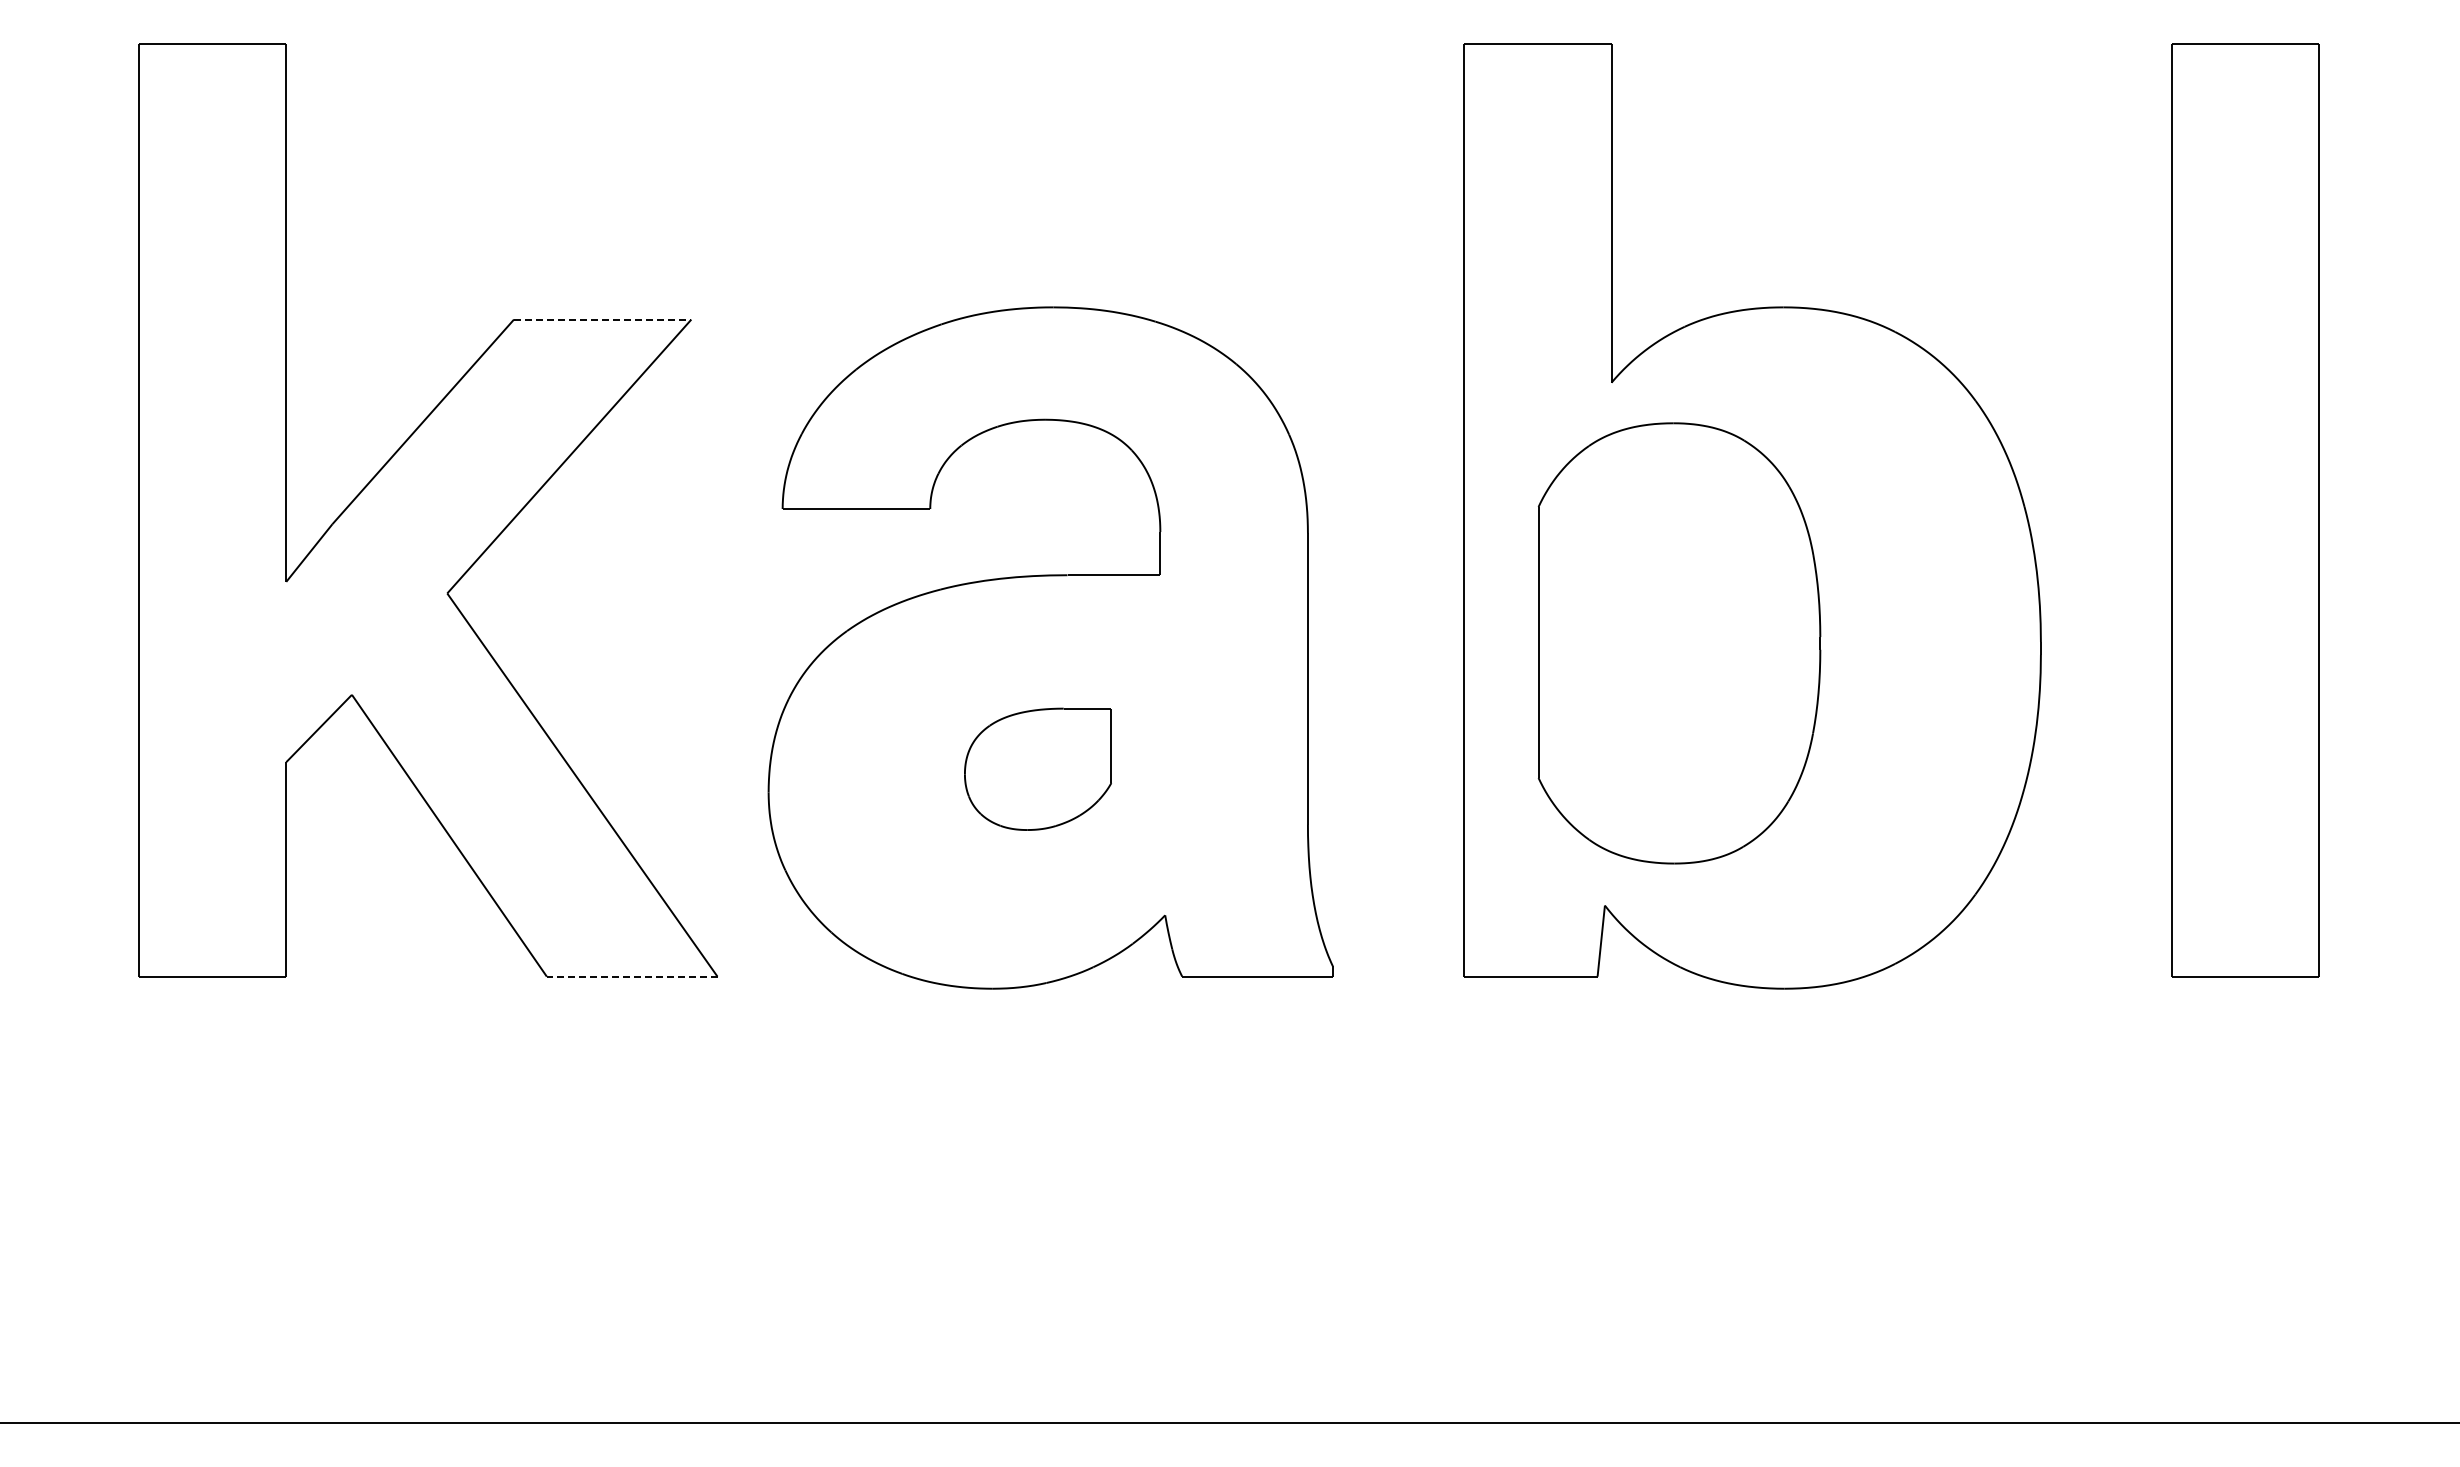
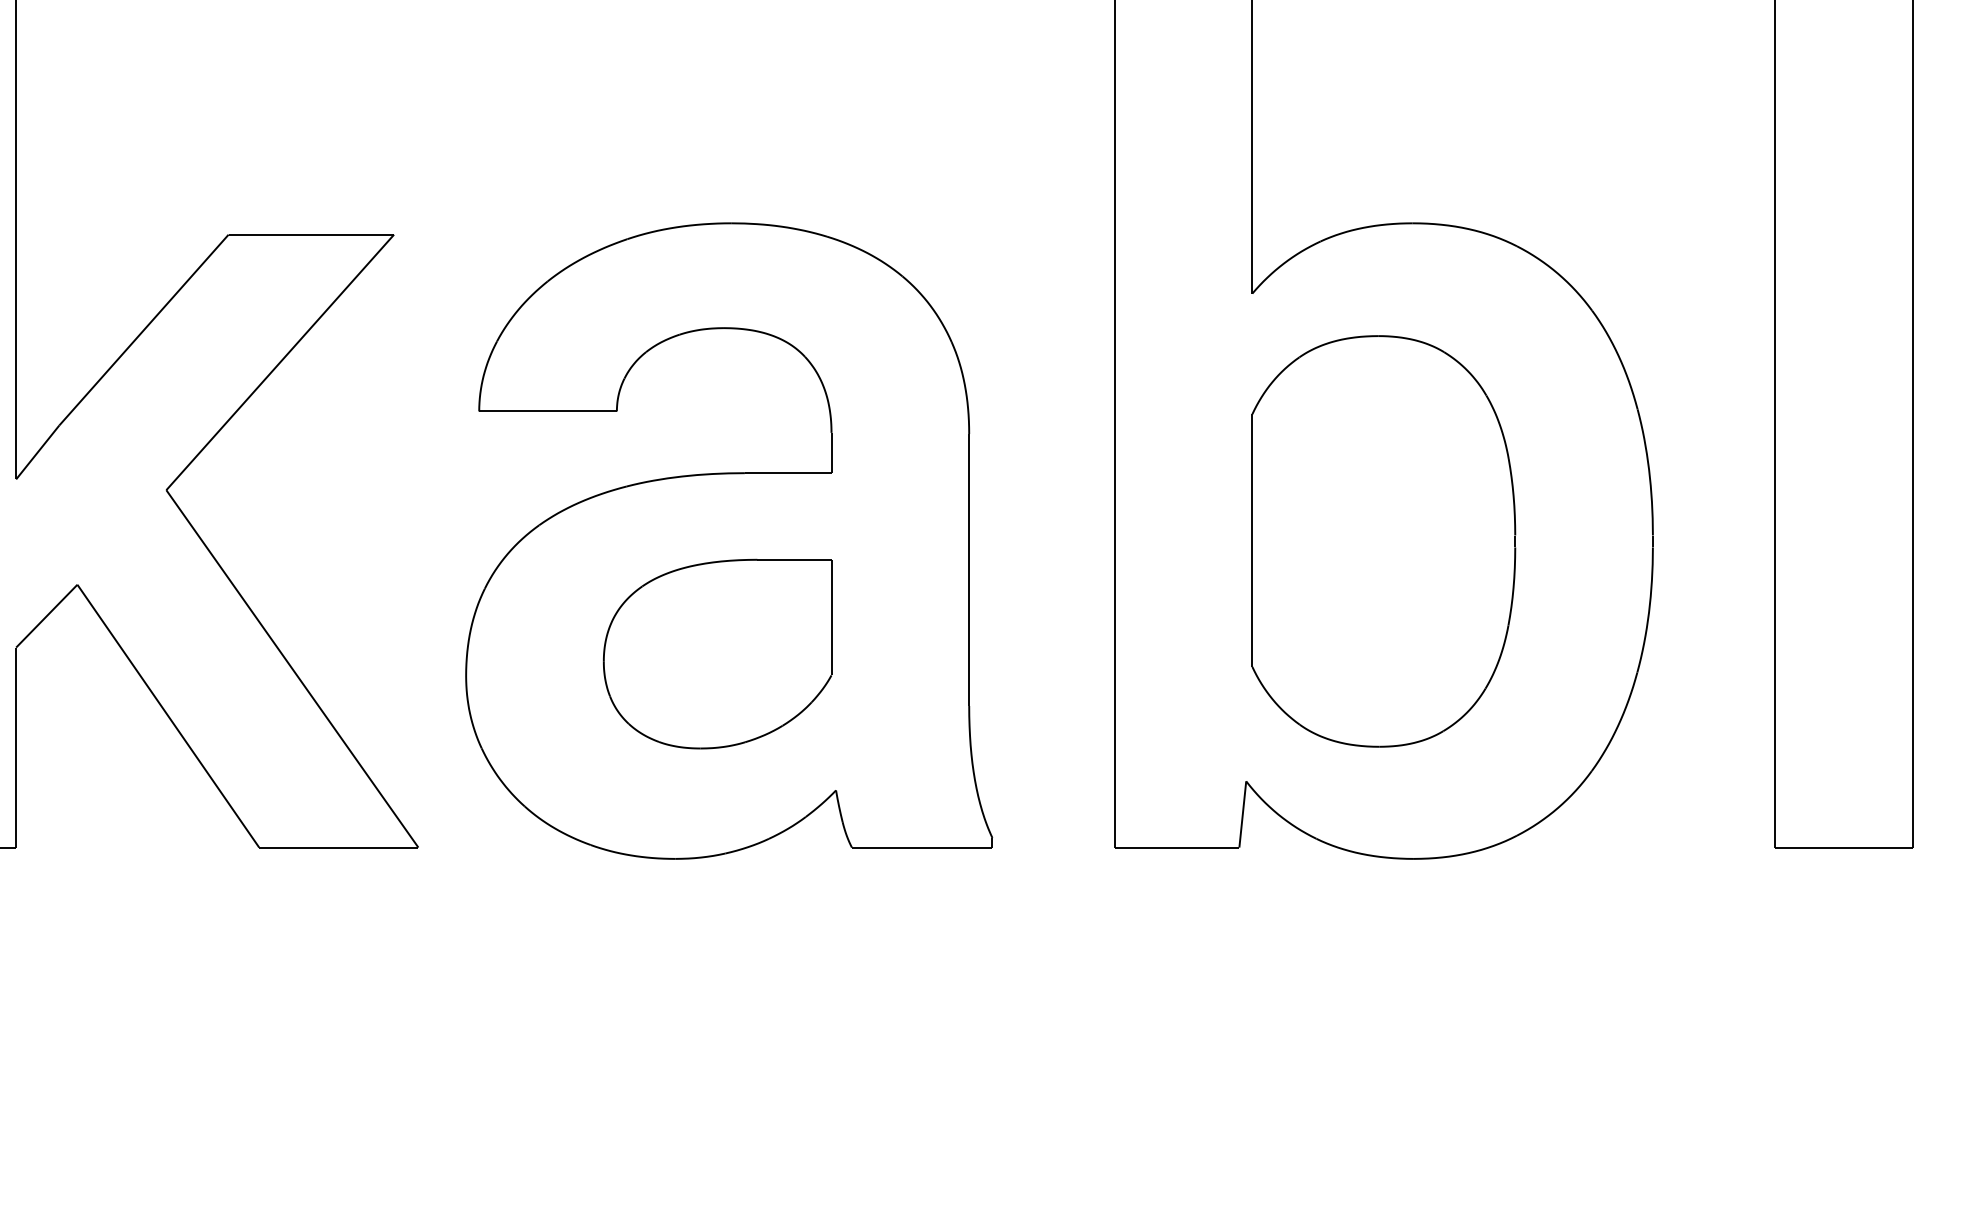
line: (602, 319) -> (311, 234), dashed -> solid
part: (1679, 643) -> (1383, 541), moved
part: (1037, 769) -> (716, 654), size x1.67
line: (631, 976) -> (338, 847), dashed -> solid

